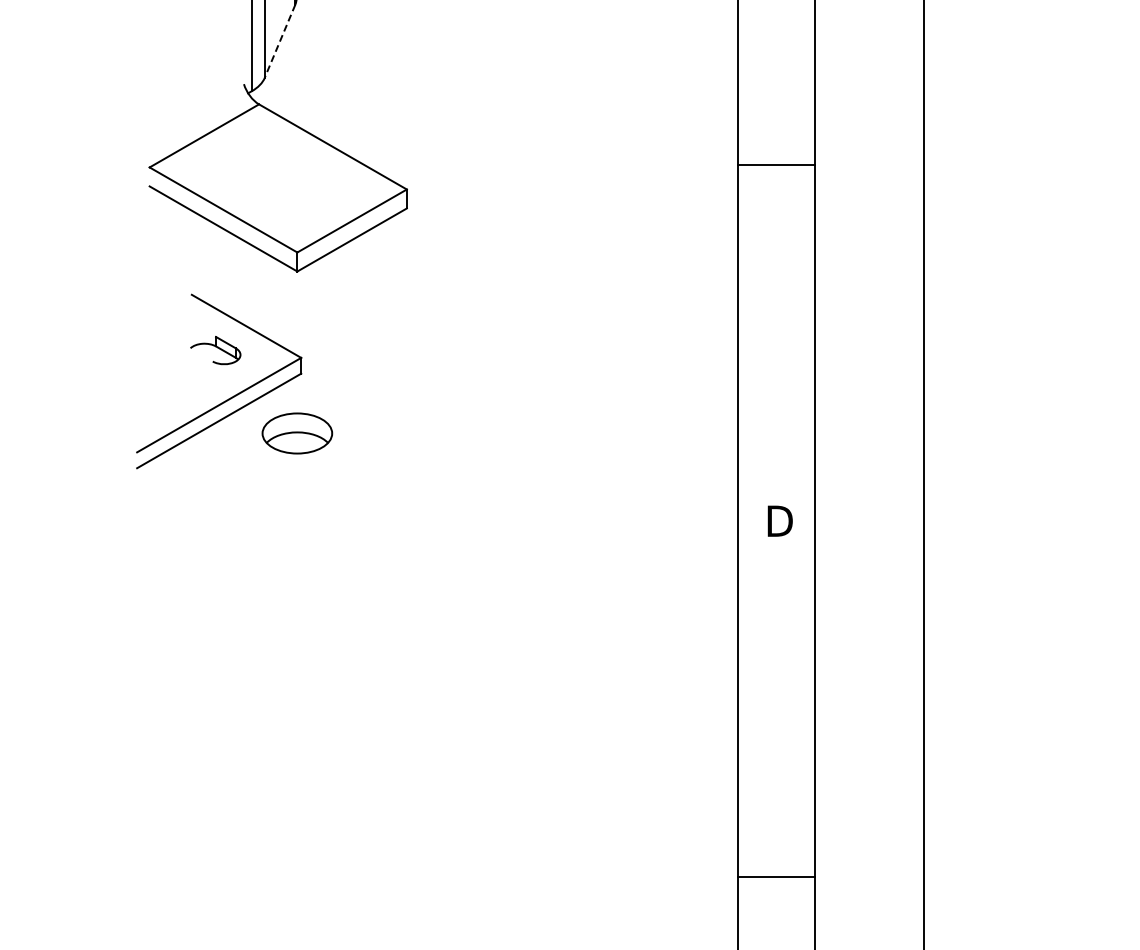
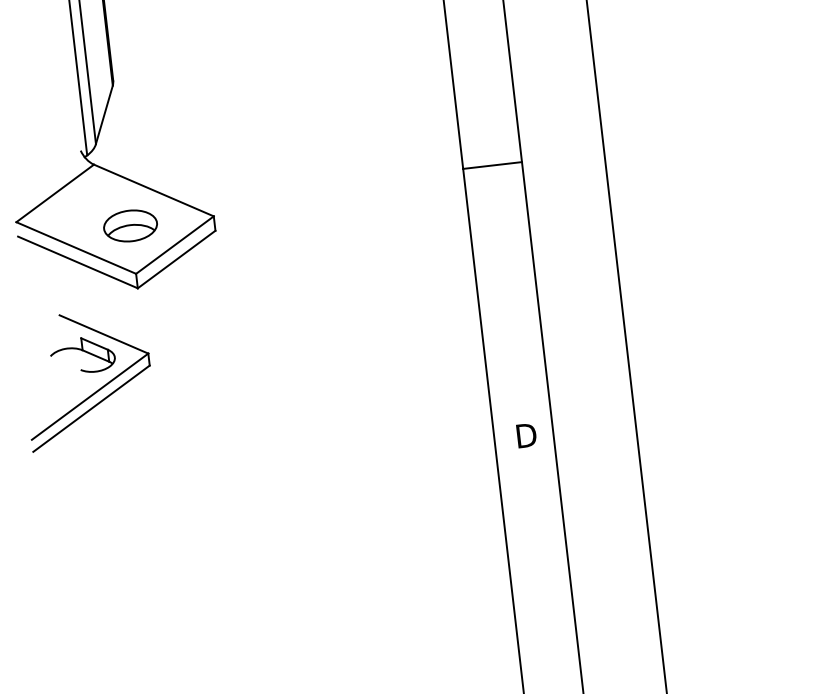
line: (280, 41) -> (104, 114), dashed -> solid
part: (215, 350) -> (82, 355), size x1.67
part: (297, 433) -> (130, 225), moved

